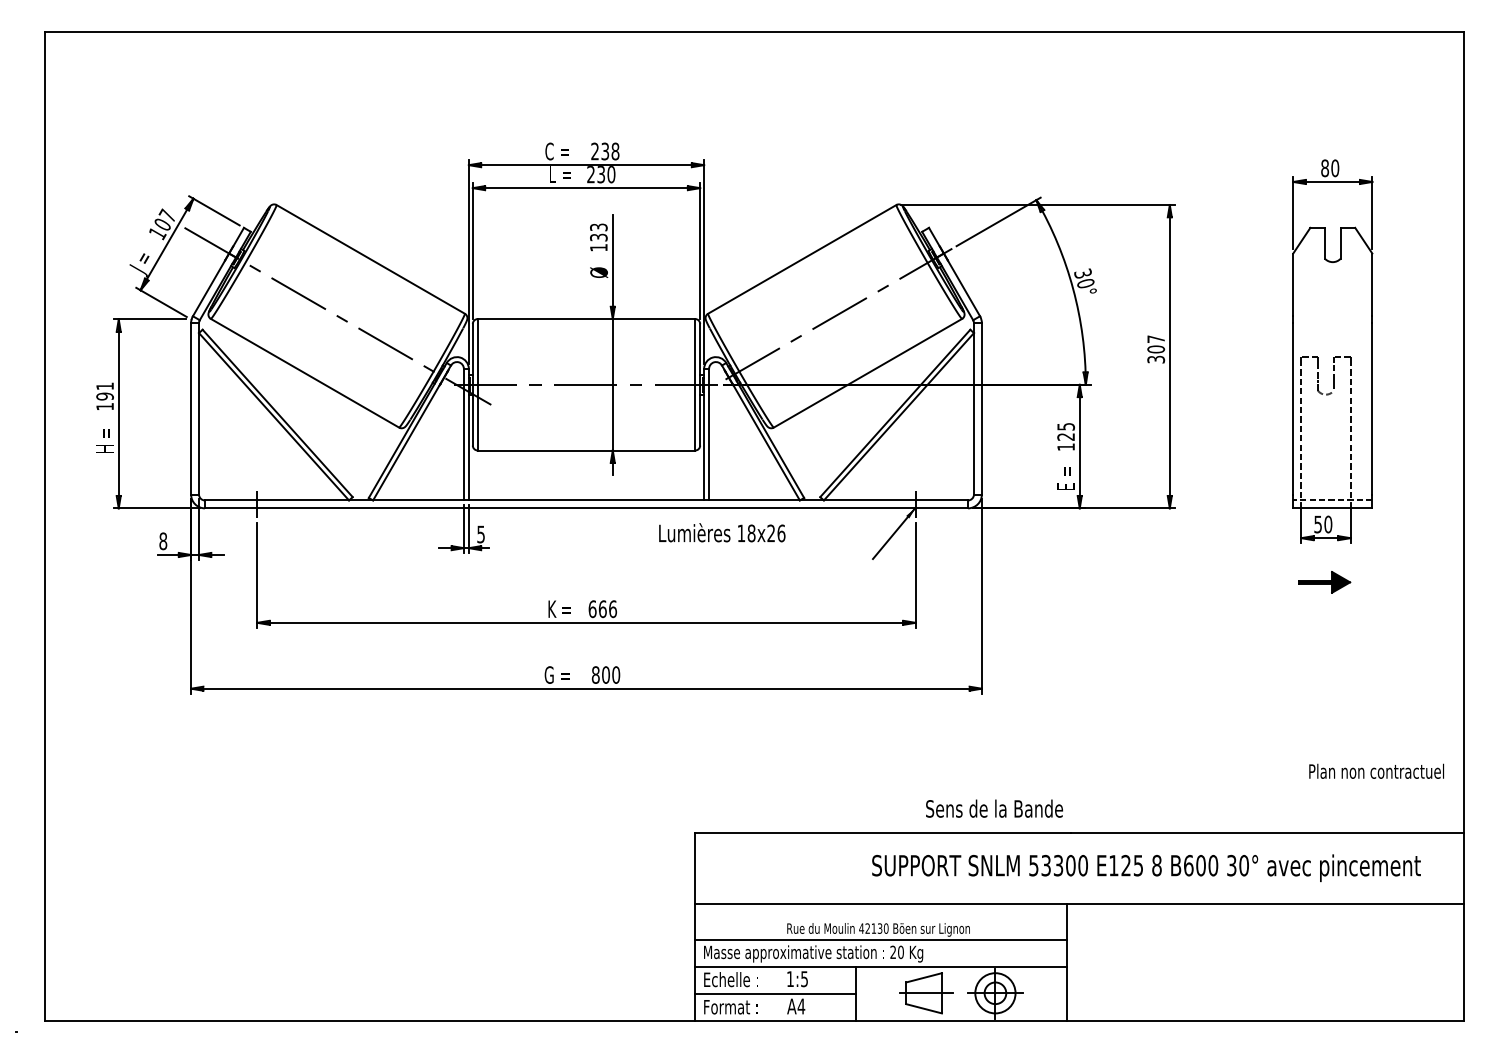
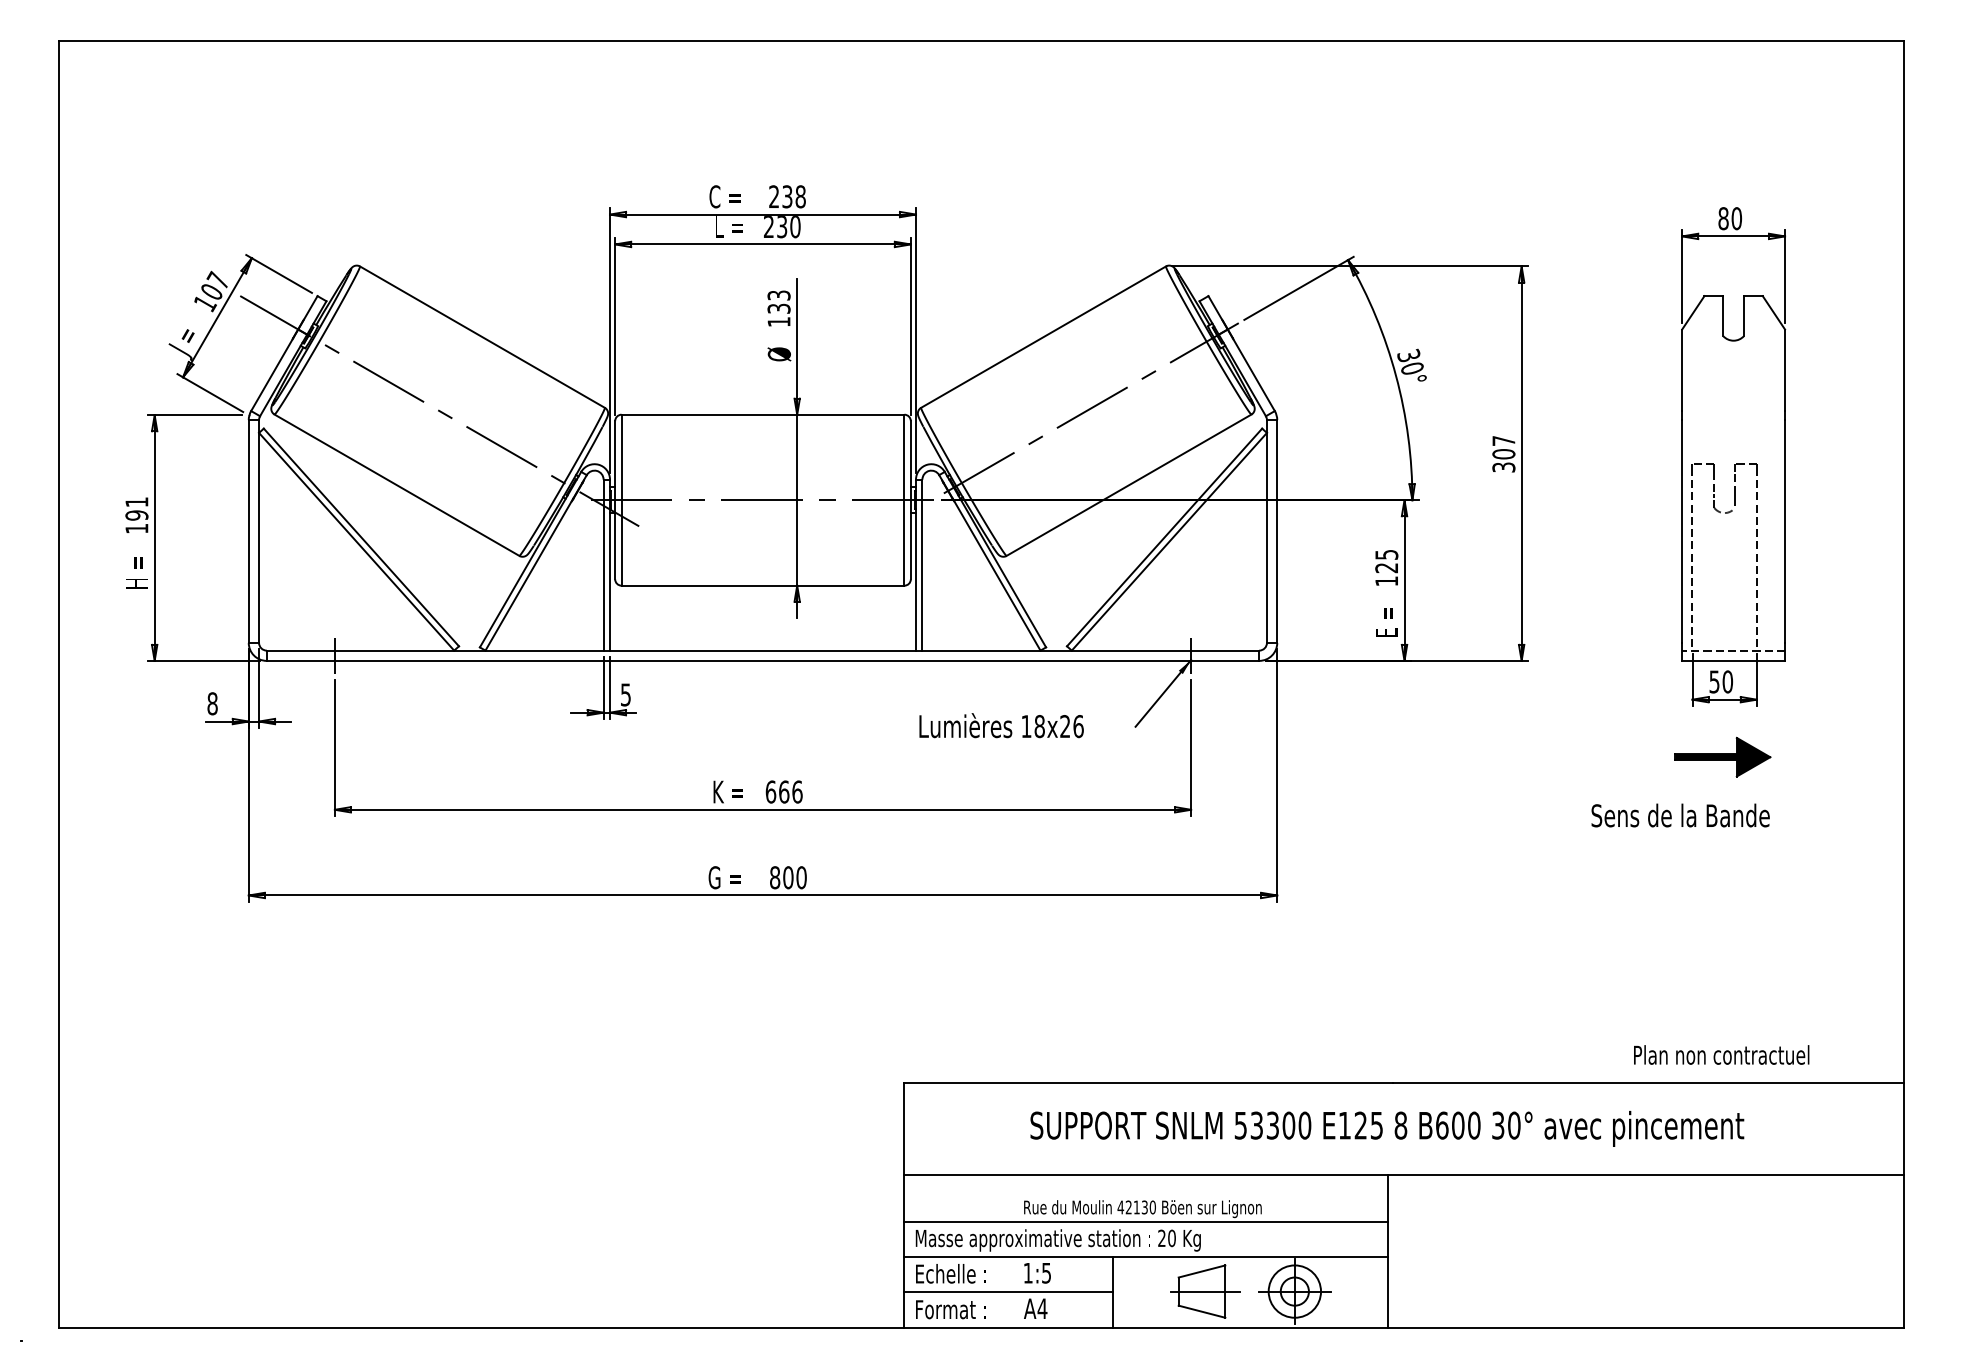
text: (722, 532) -> (1001, 725), moved
part: (1324, 581) -> (1722, 756), size x1.43
text: (1376, 771) -> (1721, 1054), moved
text: (994, 808) -> (1680, 815), moved
text: (1146, 867) -> (1387, 1128), moved

